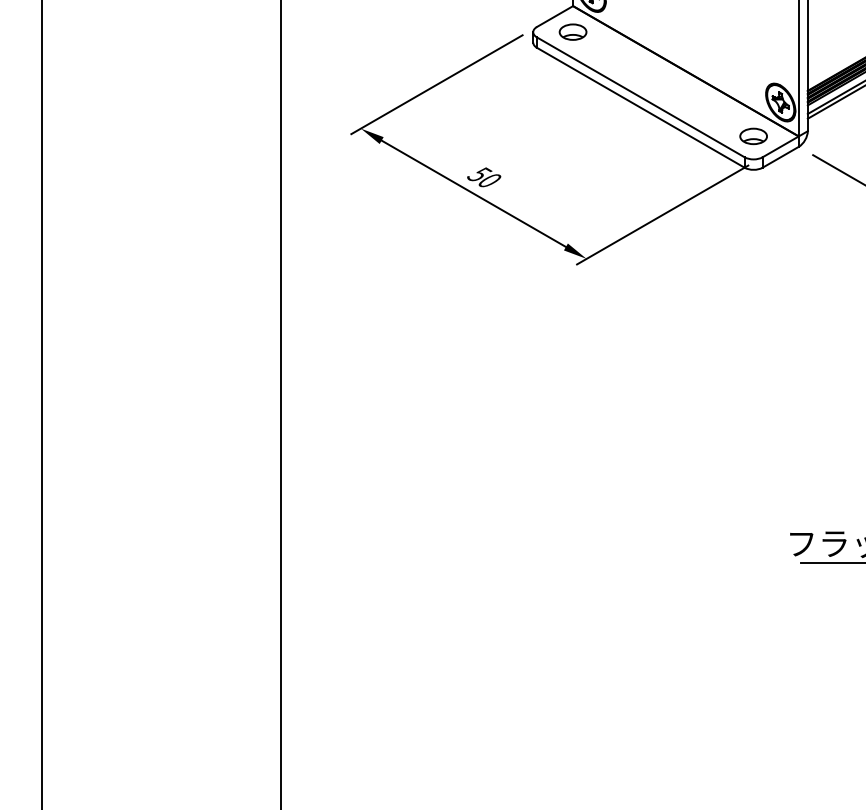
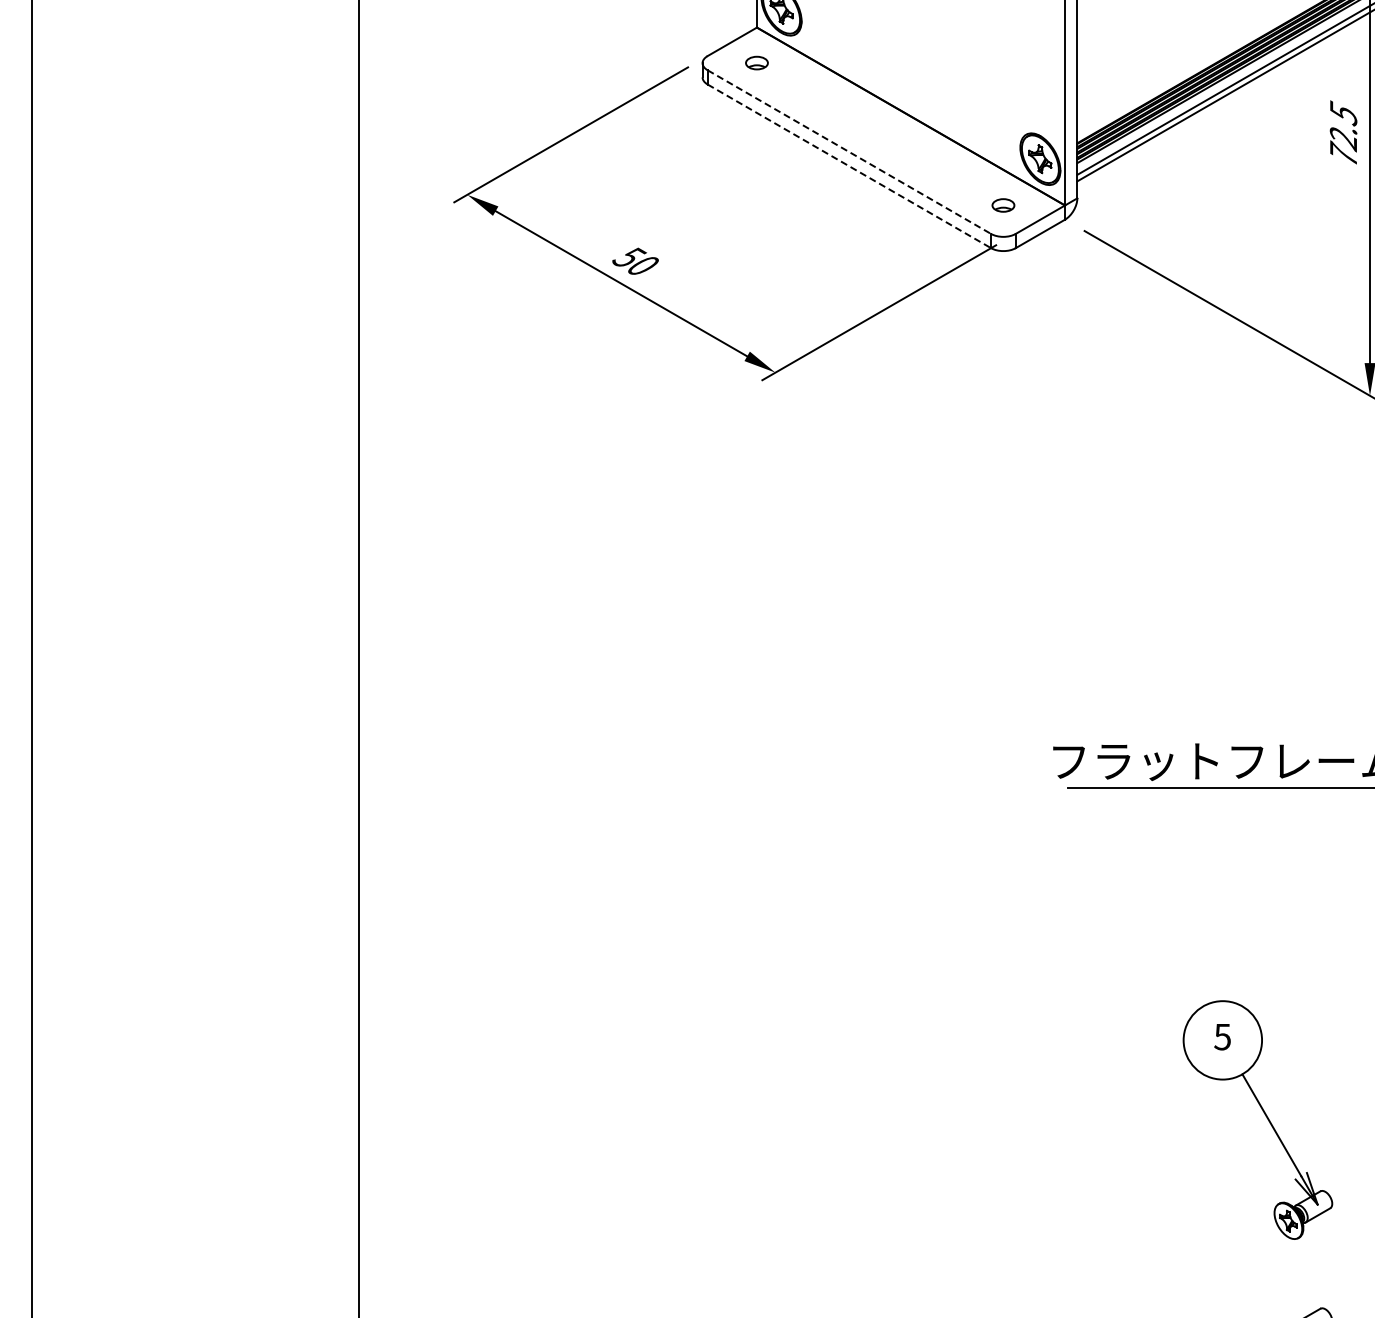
part: (572, 31) -> (756, 62), size x0.6
line: (640, 97) -> (849, 152), solid -> dashed
line: (640, 107) -> (849, 166), solid -> dashed
part: (753, 136) -> (1003, 205), size x0.6

